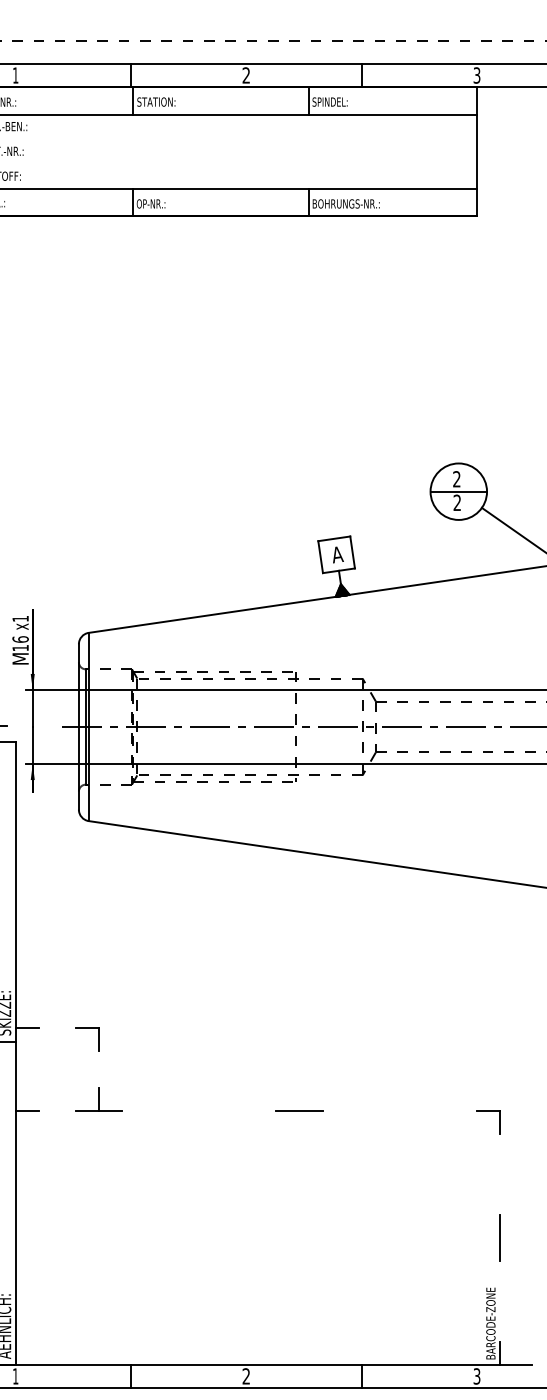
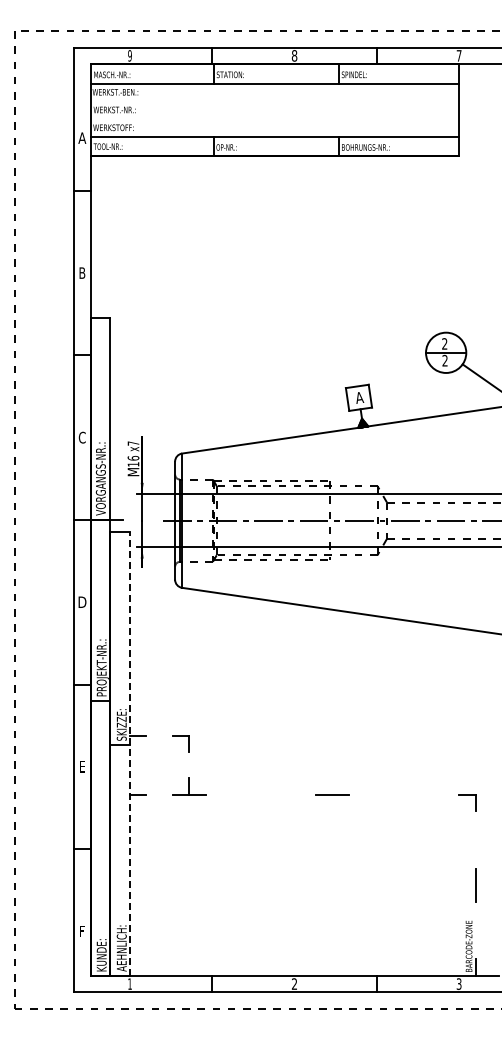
text: (15, 75) -> (129, 55), 1 -> 9
text: (246, 75) -> (294, 55), 2 -> 8
text: (476, 75) -> (458, 55), 3 -> 7
text: (20, 618) -> (133, 443), x1 -> x7
line: (16, 1053) -> (130, 753), solid -> dashed

